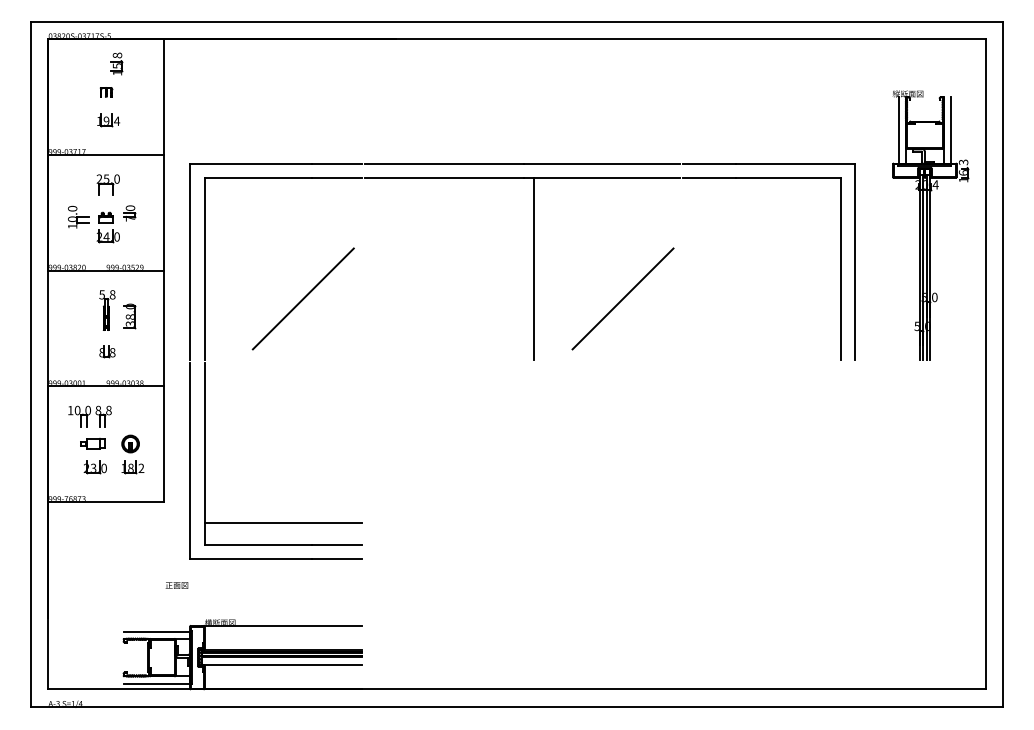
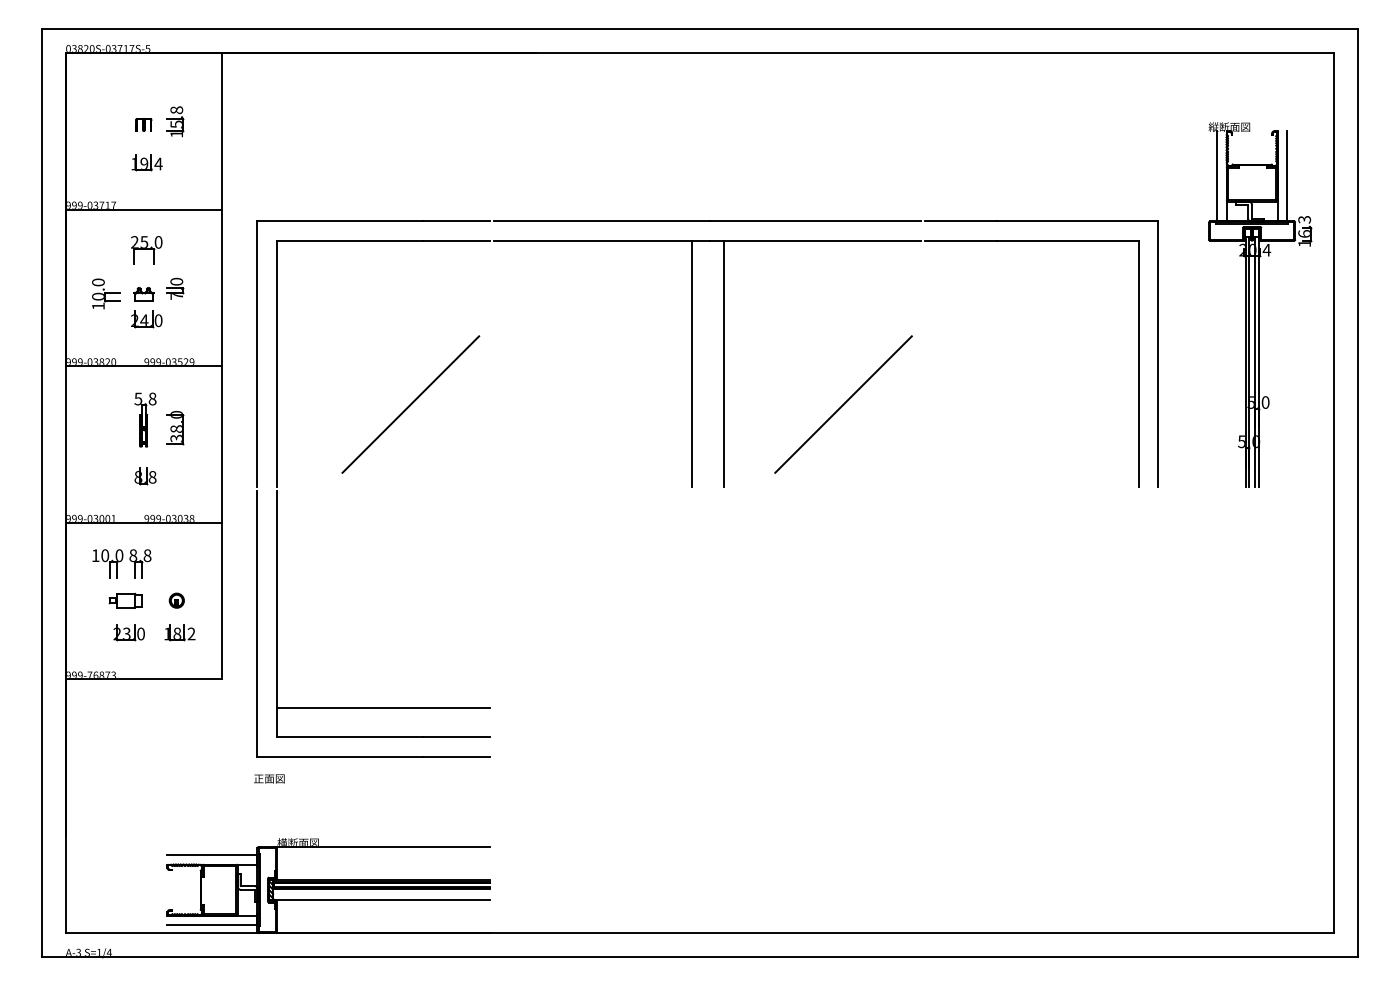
part: (116, 63) -> (175, 121), moved
line: (511, 268) -> (692, 363), added
part: (130, 443) -> (176, 600), size x0.62
text: (176, 585) -> (268, 778), moved

